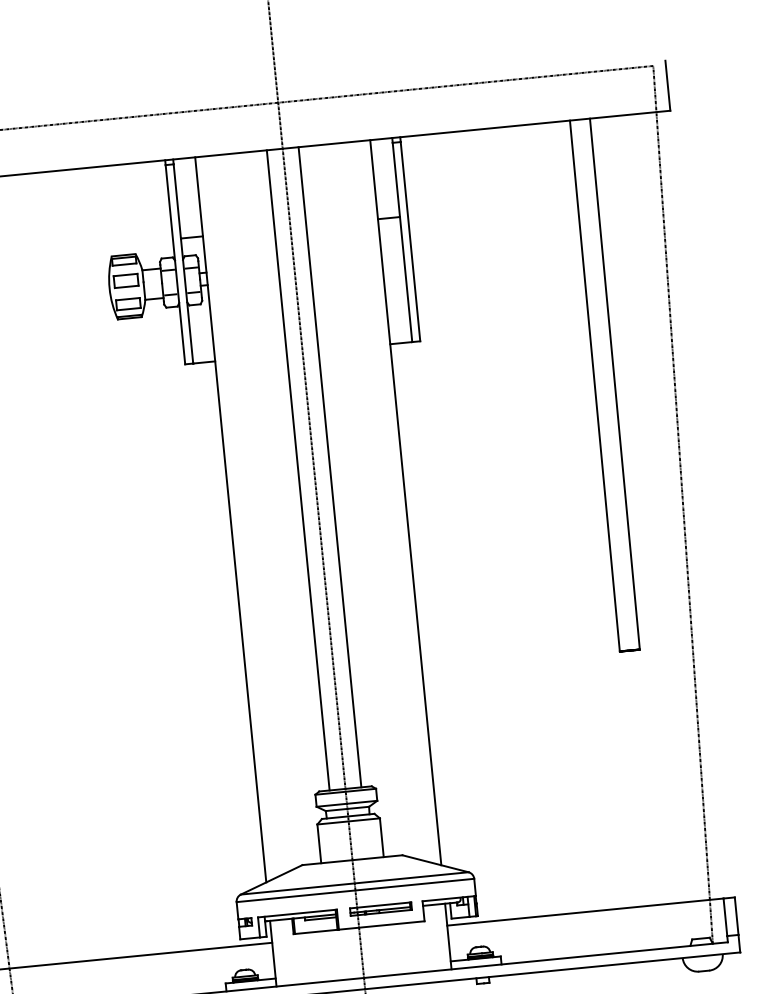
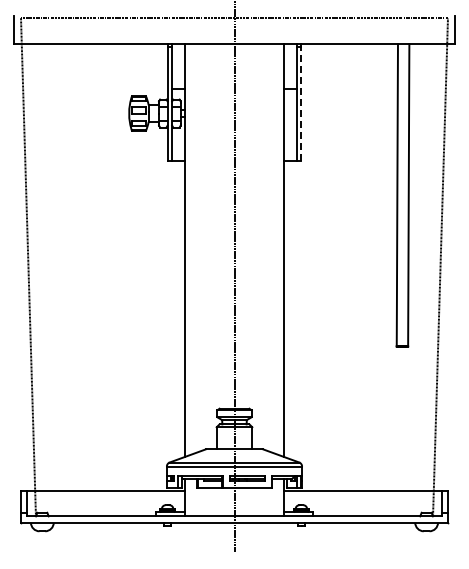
line: (410, 241) -> (301, 103), solid -> dashed
line: (329, 467) -> (243, 226), removed
line: (298, 470) -> (225, 226), removed

